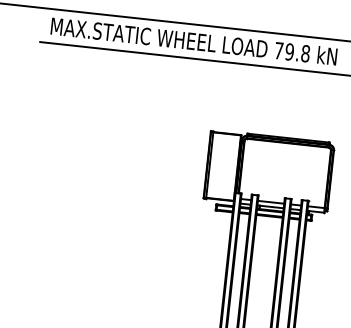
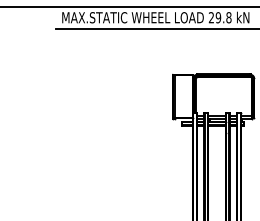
text: (277, 50) -> (210, 17), 79.8 -> 29.8

